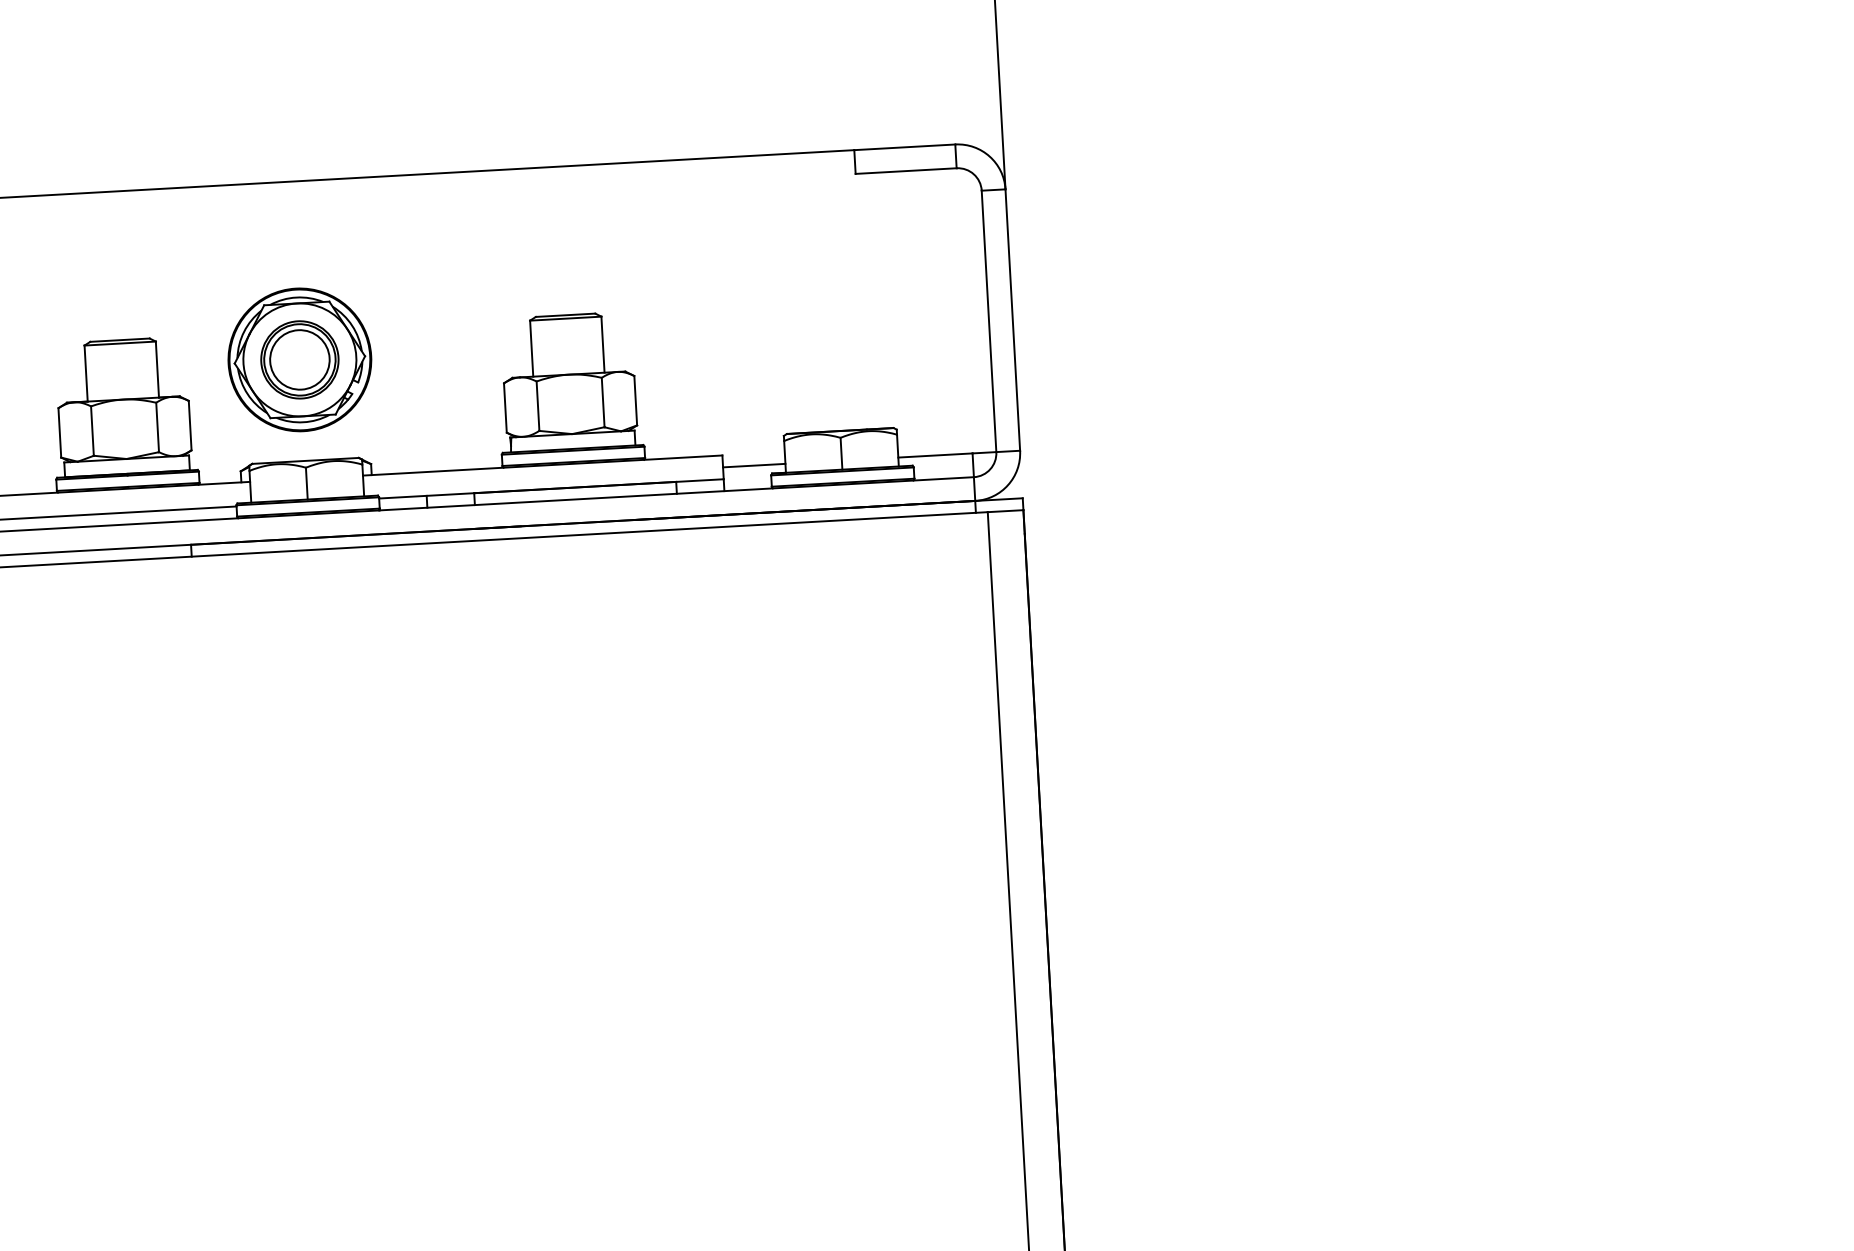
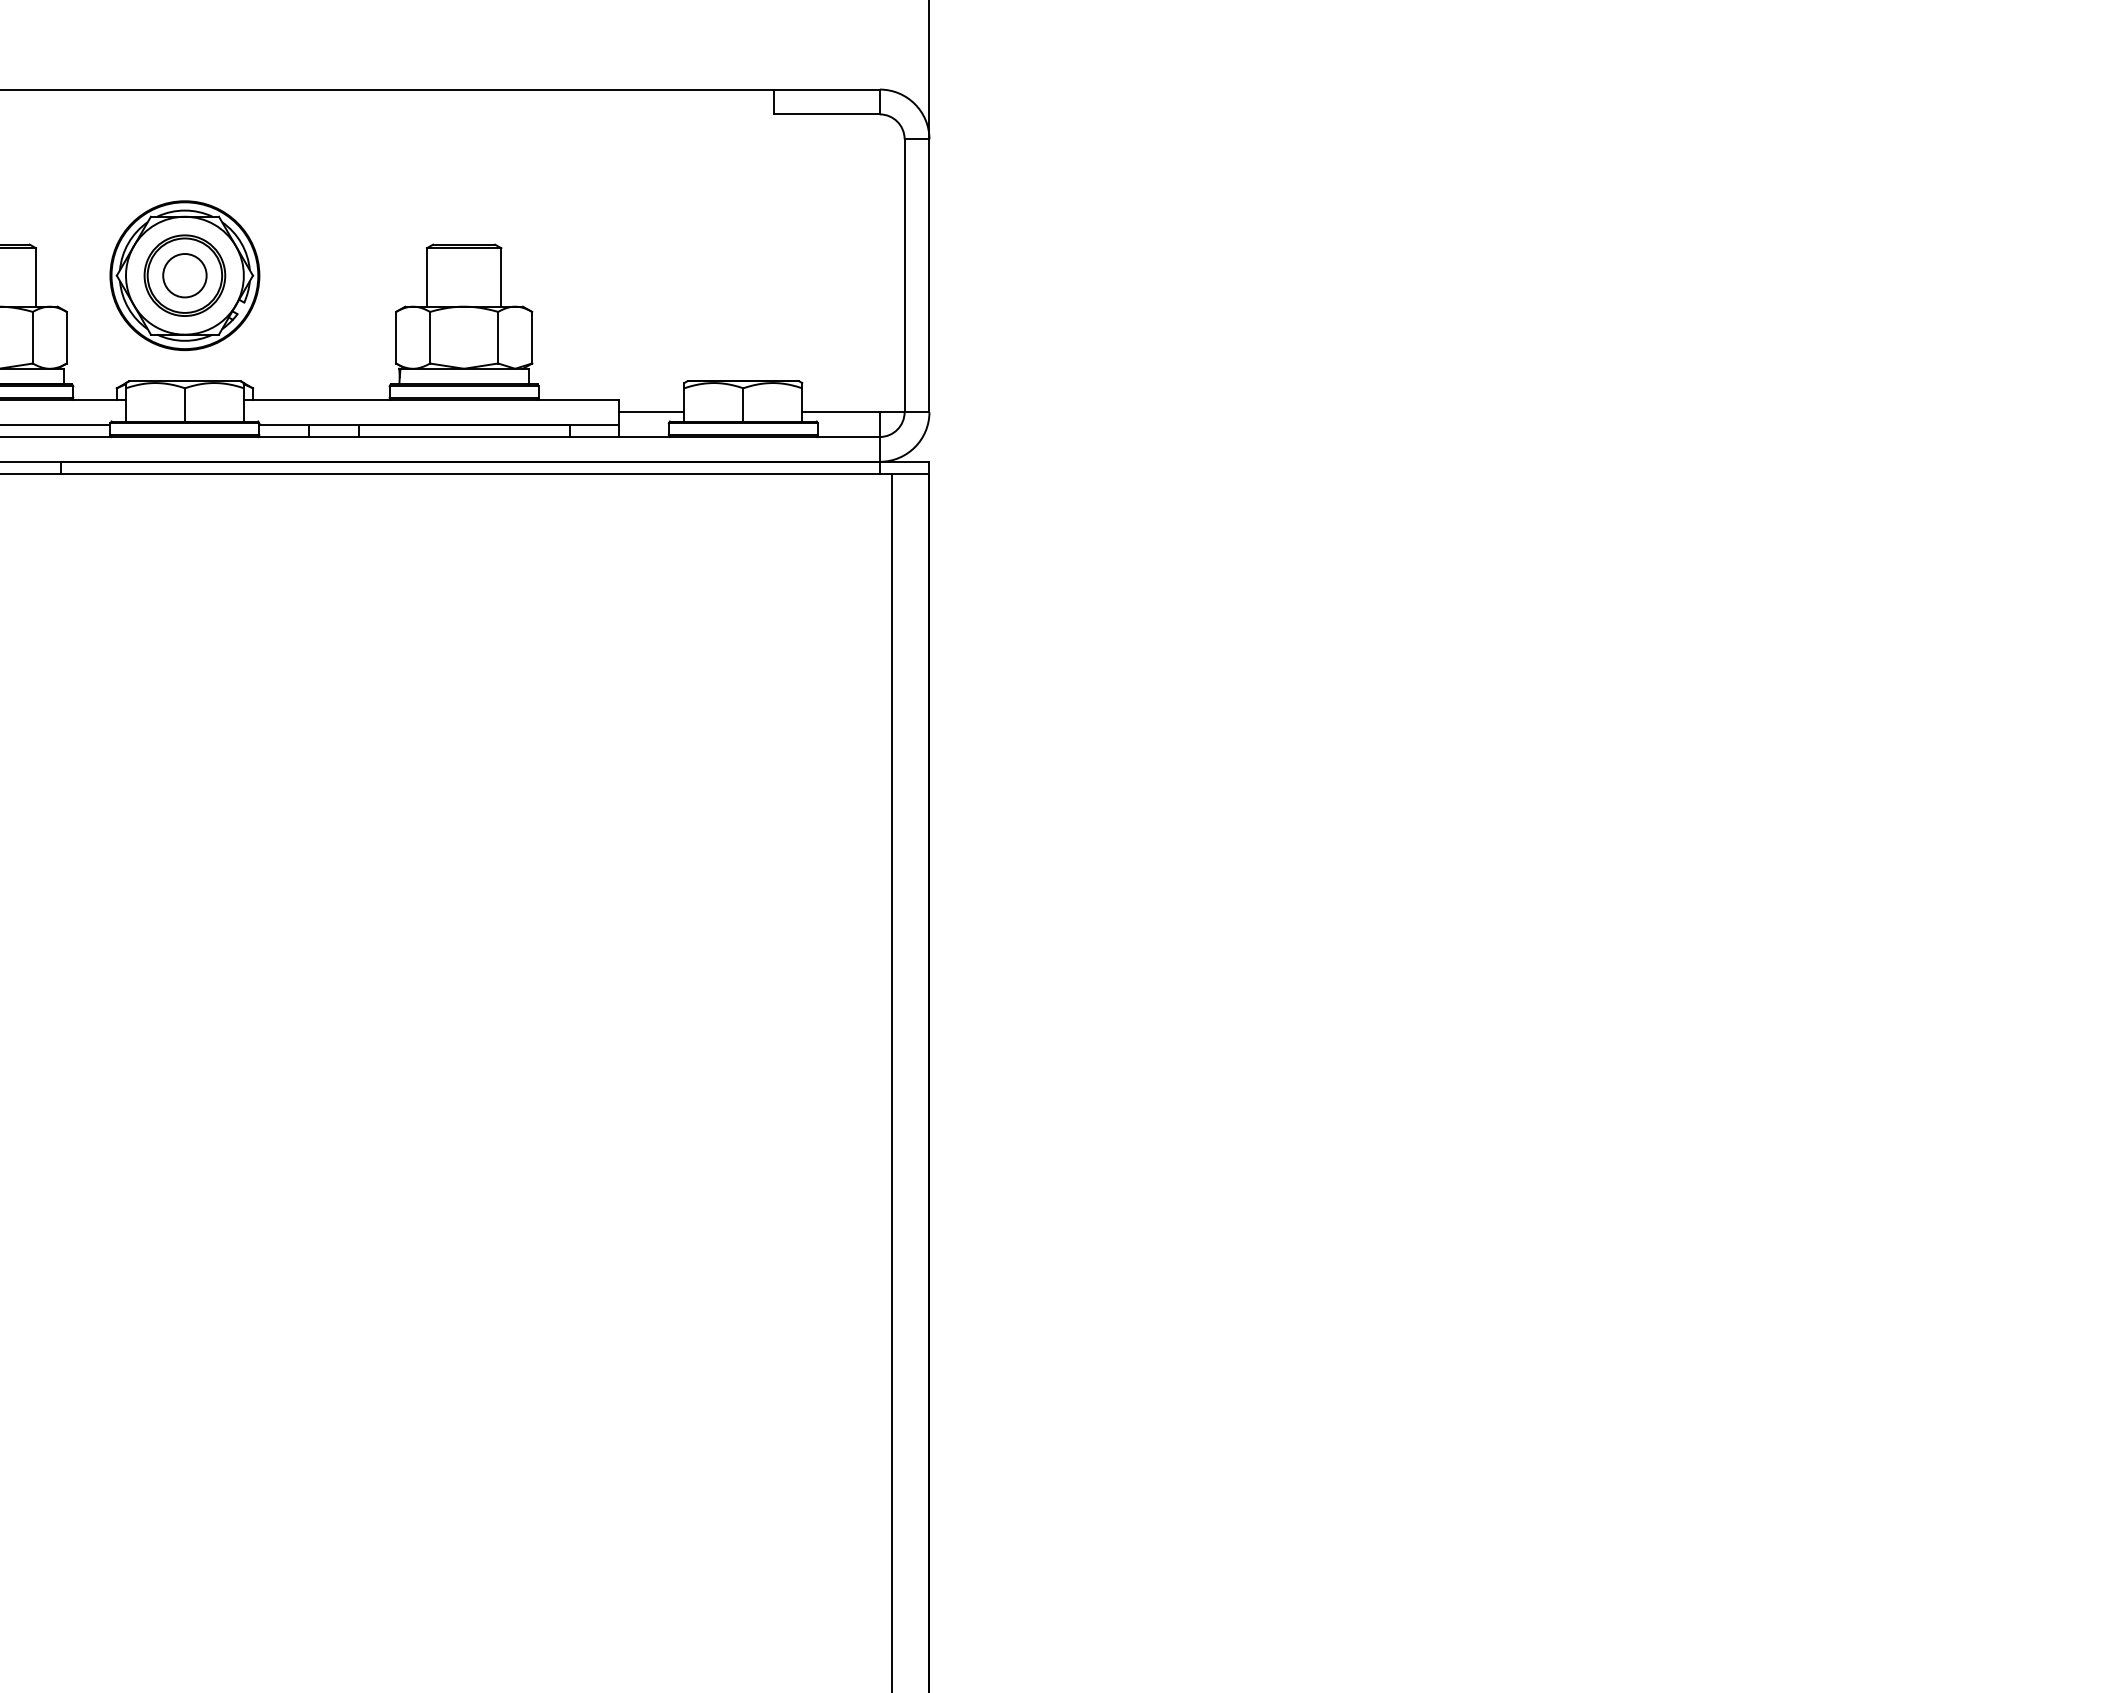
circle: (299, 359) -> (184, 275), size x0.7

